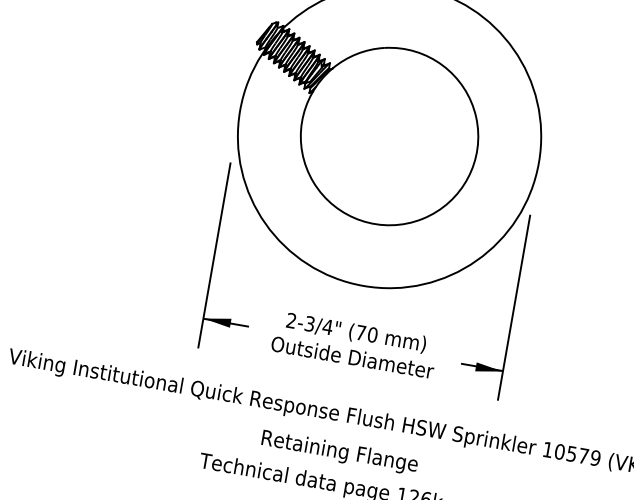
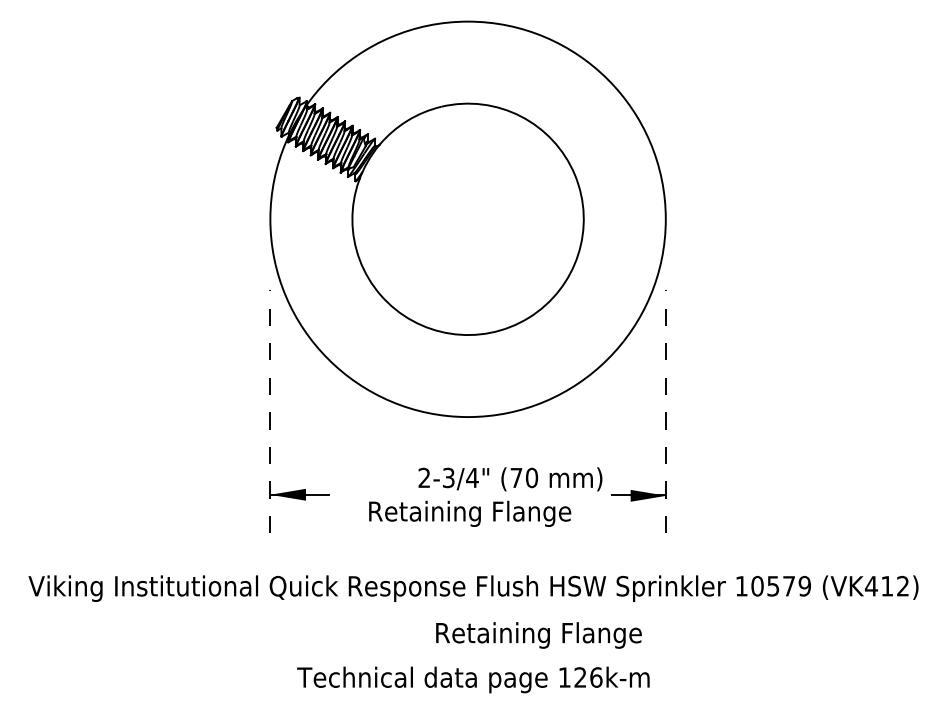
line: (214, 255) -> (269, 411), solid -> dashed
line: (514, 307) -> (666, 411), solid -> dashed
text: (356, 333) -> (510, 479), moved
text: (352, 359) -> (470, 513), Outside Diameter -> Retaining Flange
text: (339, 452) -> (538, 635), moved

